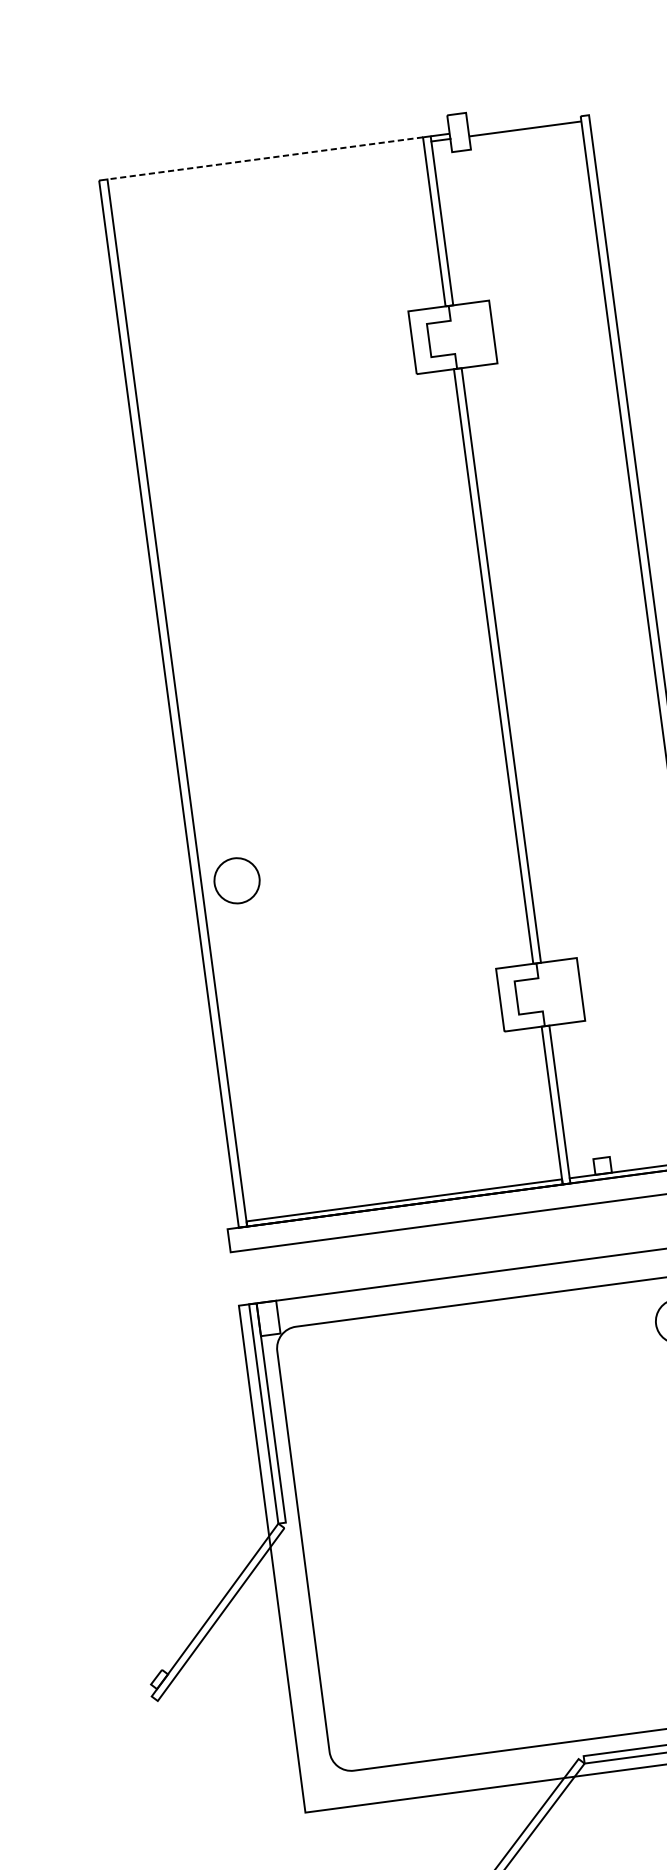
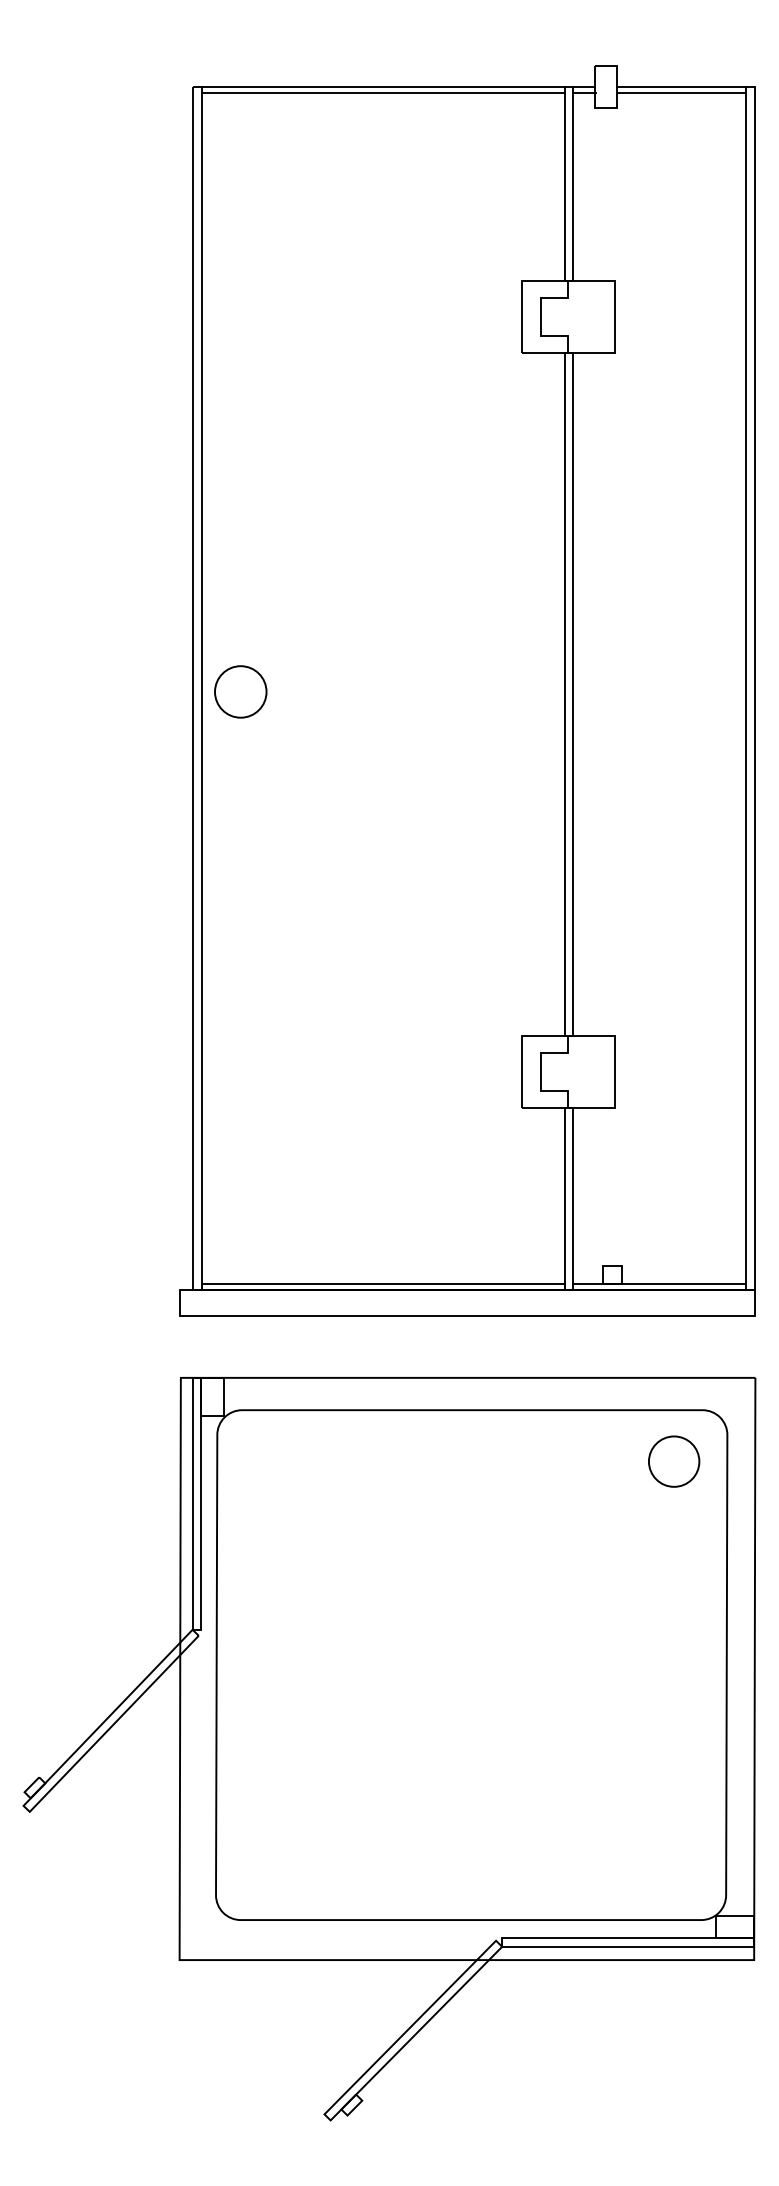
line: (524, 123) -> (681, 86), added
line: (264, 158) -> (382, 86), dashed -> solid
line: (266, 163) -> (383, 92), added
circle: (236, 880) -> (240, 691), moved

